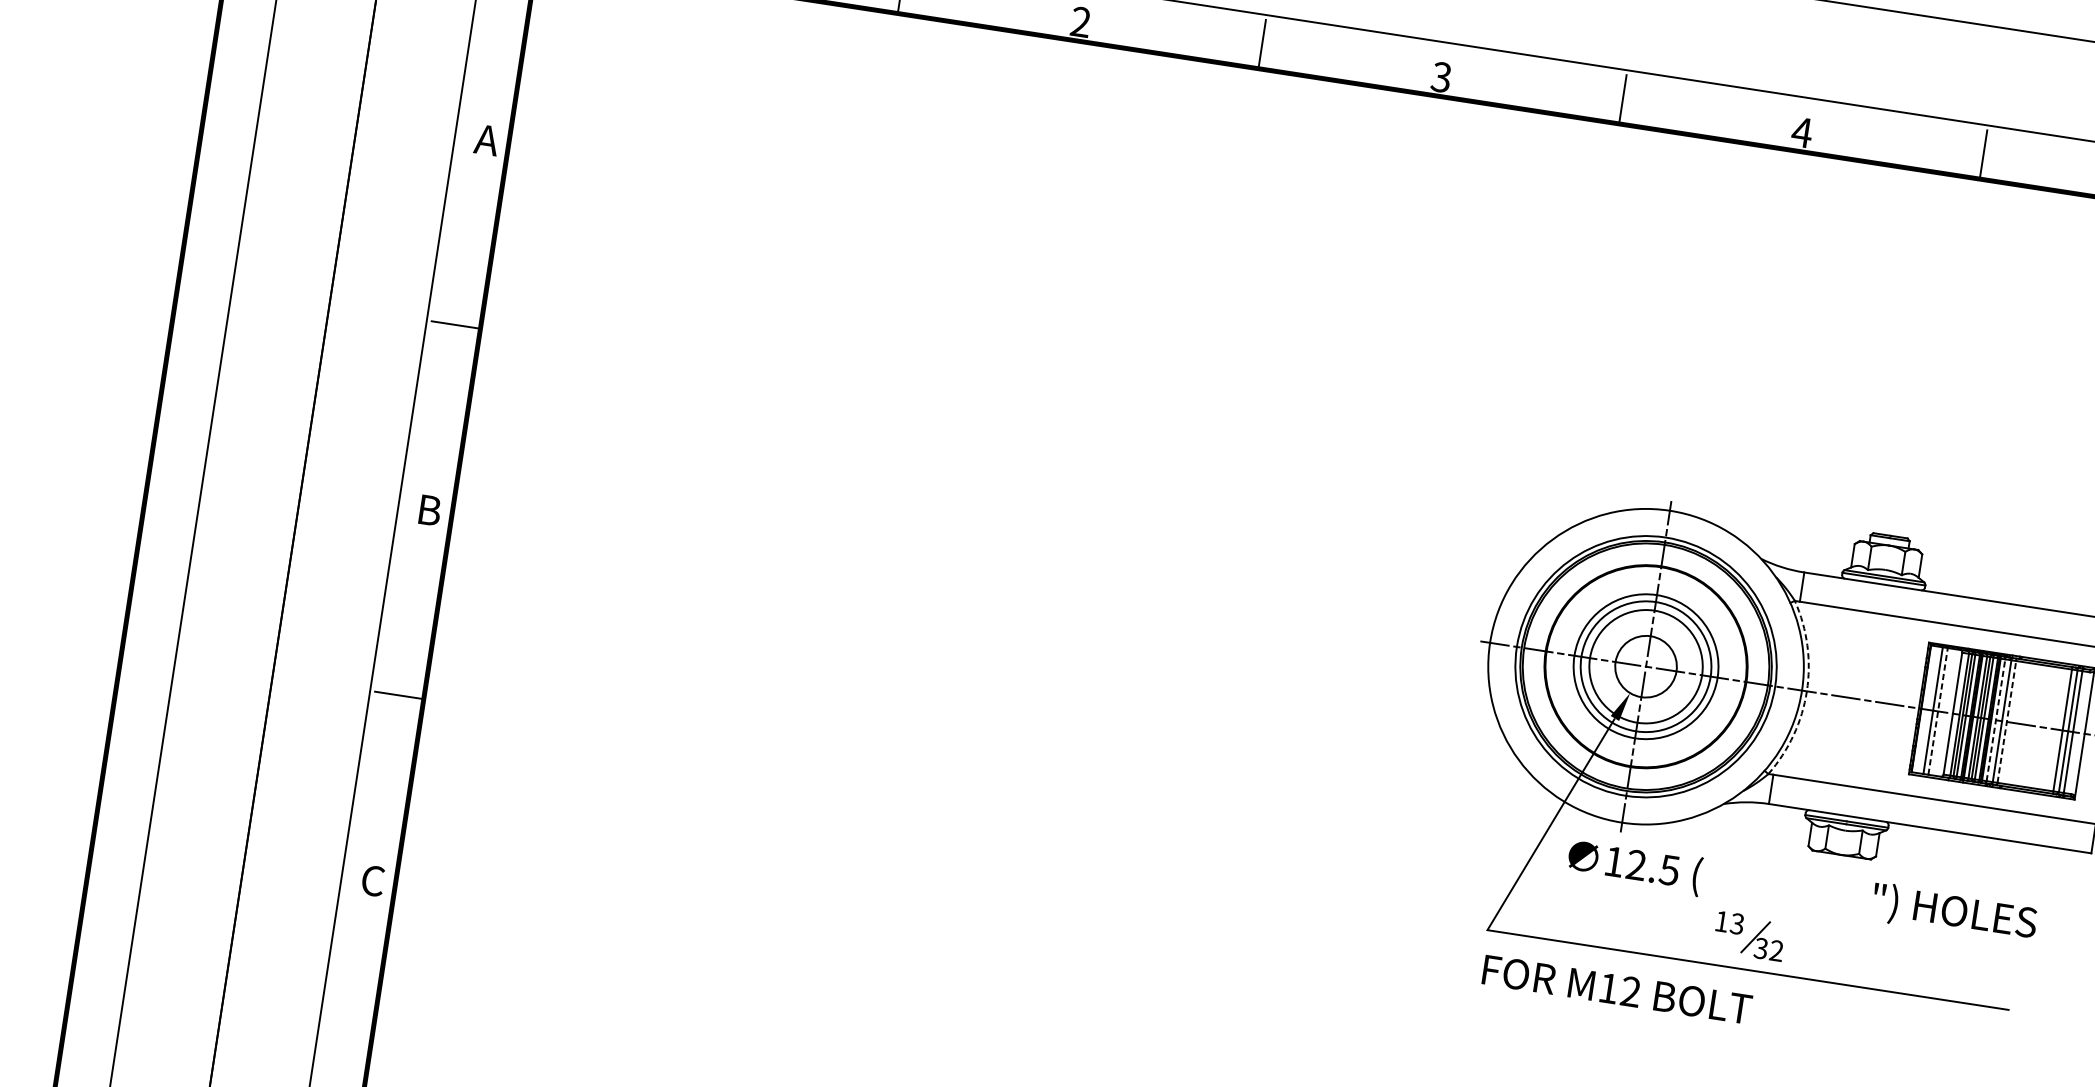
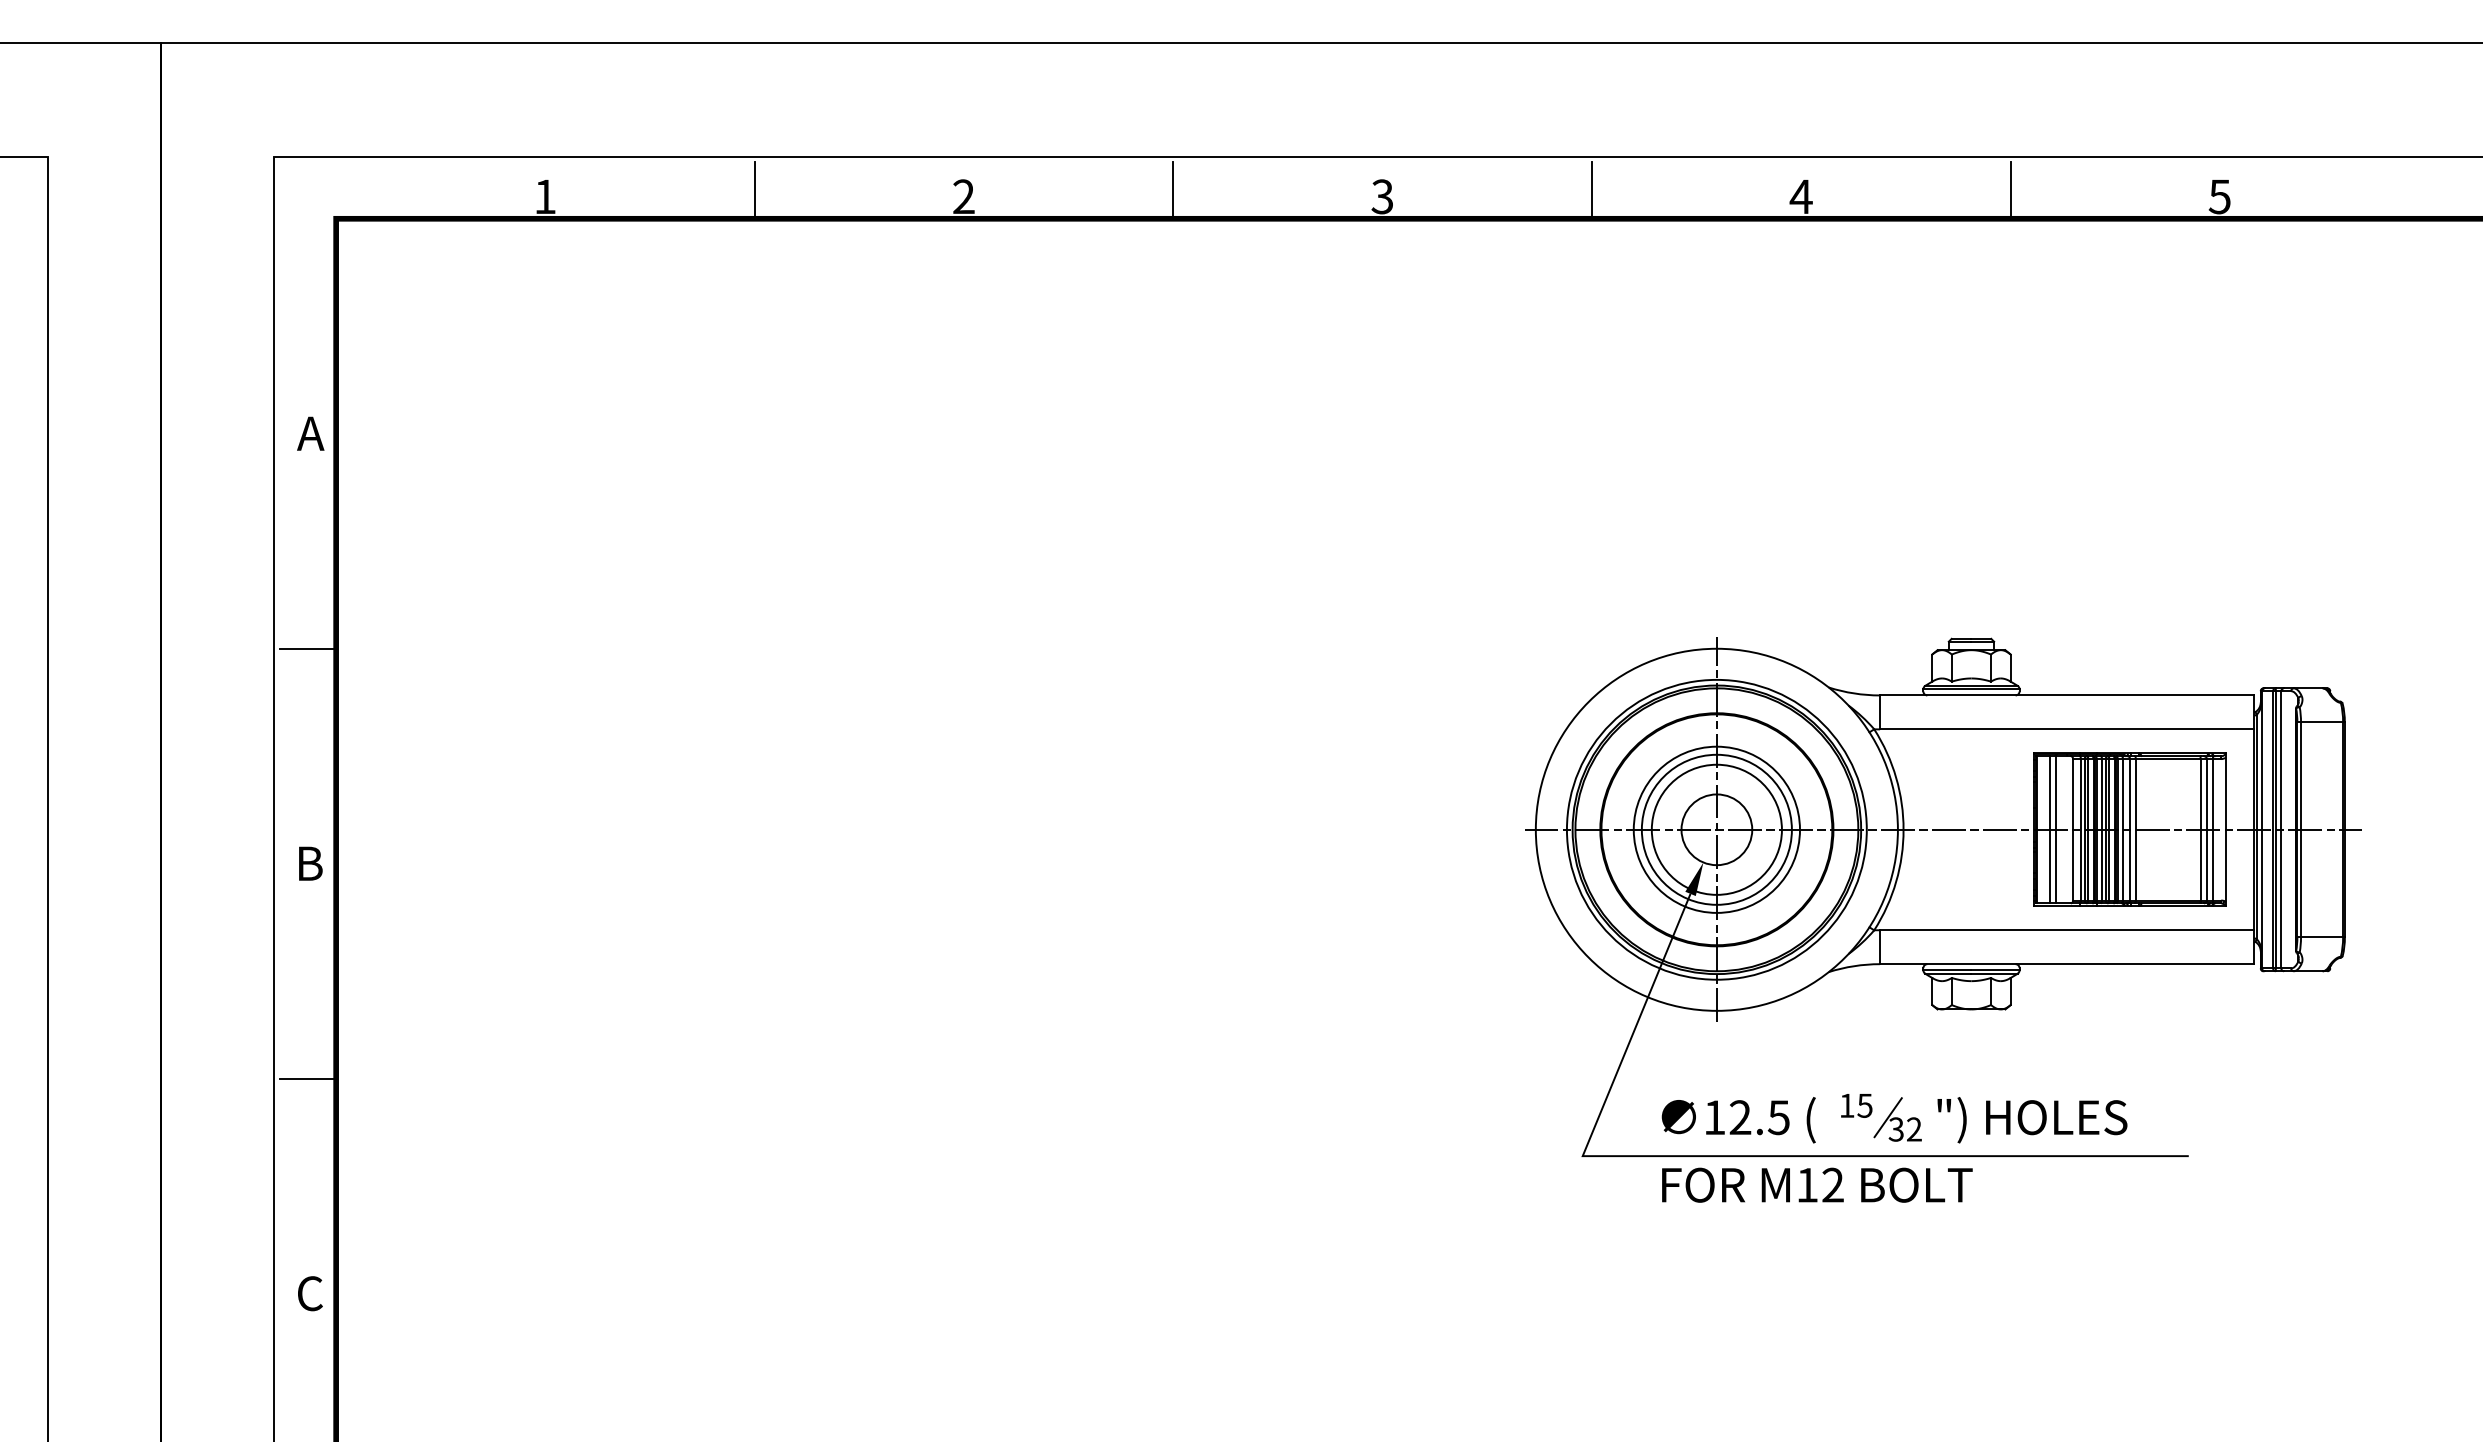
arc: (1806, 691) -> (1903, 829), dashed -> solid
line: (1937, 711) -> (2055, 829), dashed -> solid
line: (1996, 720) -> (2123, 829), dashed -> solid
line: (2006, 721) -> (2135, 829), dashed -> solid
text: (1634, 867) -> (1738, 1120), moved
text: (1954, 913) -> (2032, 1120), moved
text: (1736, 923) -> (1864, 1105), 13 -> 15
text: (1617, 989) -> (1817, 1184), moved

